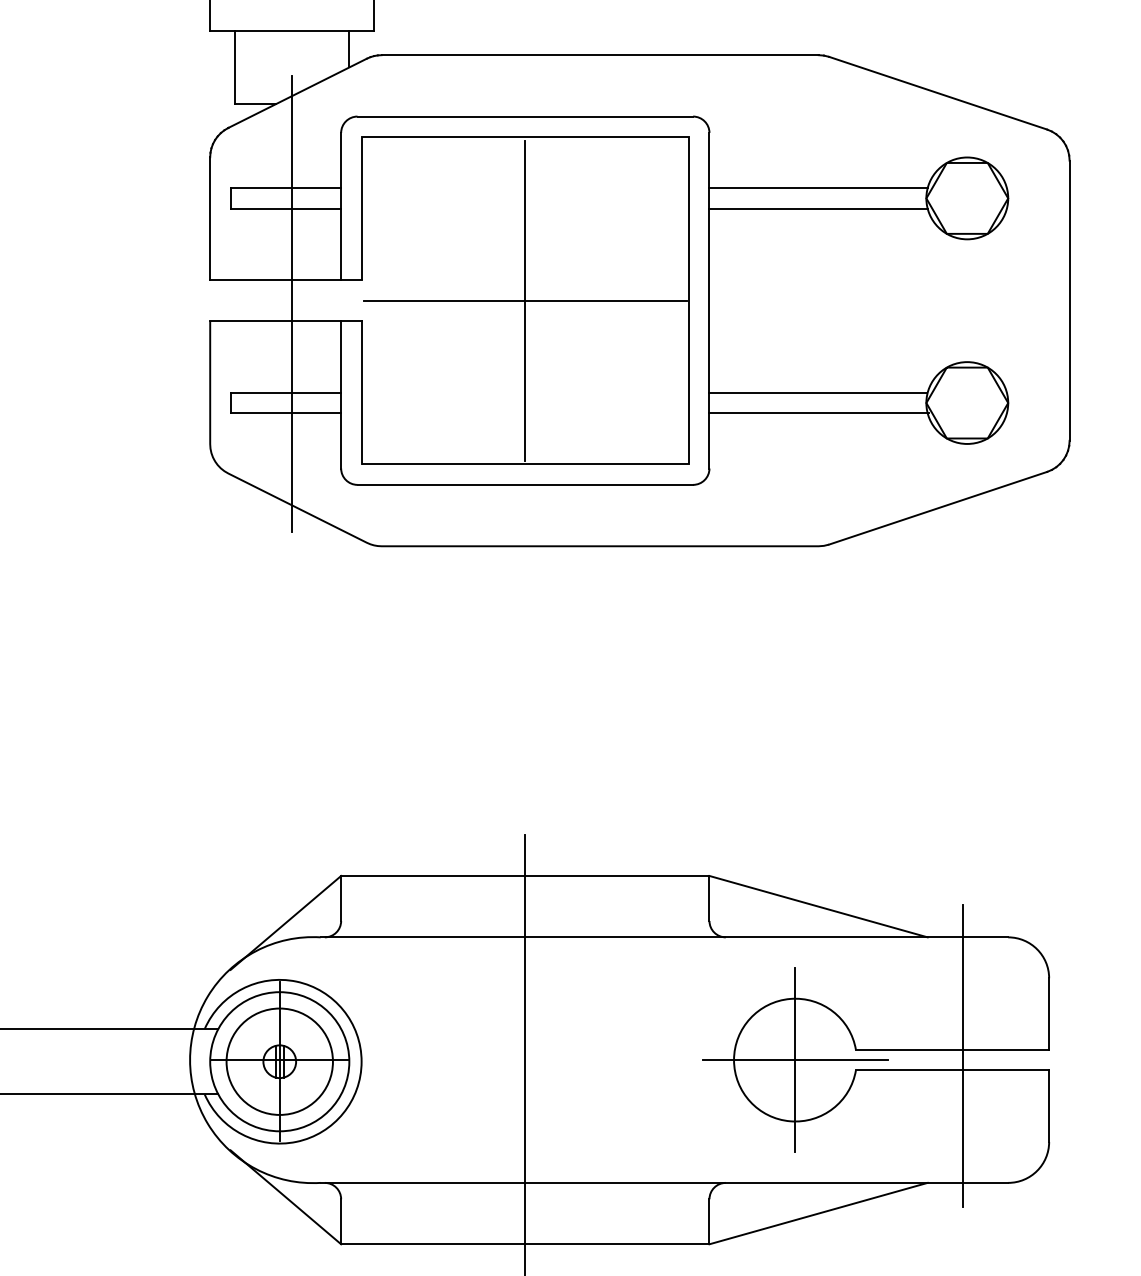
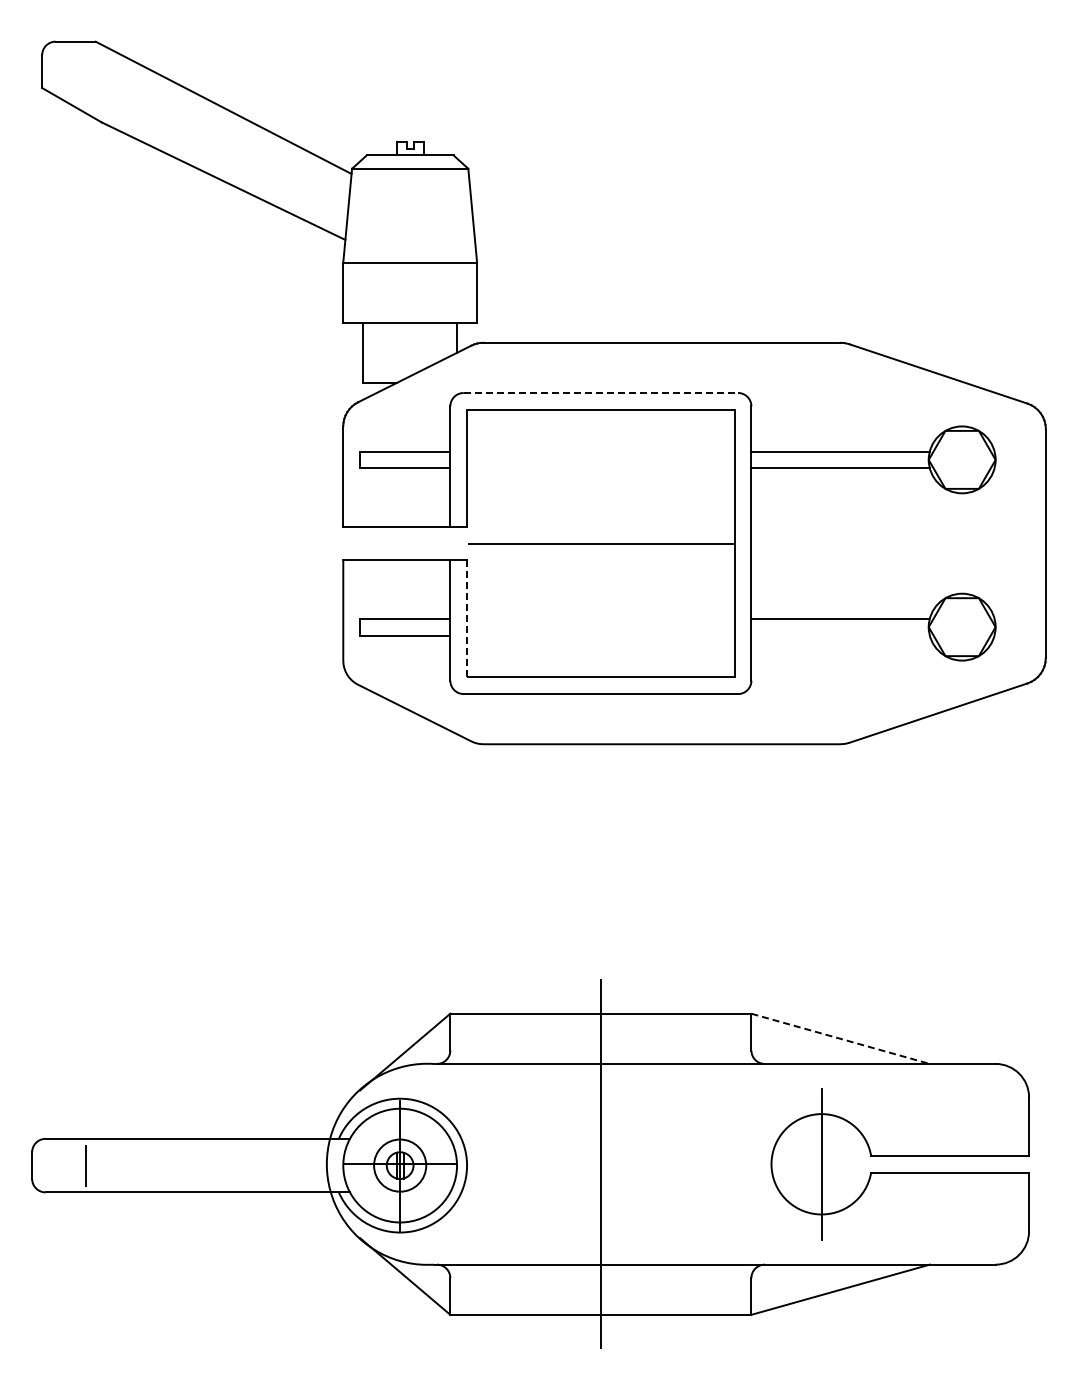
line: (526, 115) -> (601, 392), solid -> dashed
line: (524, 300) -> (600, 543), removed
line: (292, 303) -> (410, 545), removed
line: (362, 392) -> (467, 618), solid -> dashed
line: (818, 413) -> (840, 635), removed
line: (818, 906) -> (840, 1038), solid -> dashed
line: (962, 1055) -> (958, 1160), removed
line: (795, 1060) -> (821, 1164), removed
circle: (278, 1061) -> (399, 1165), size x0.6

